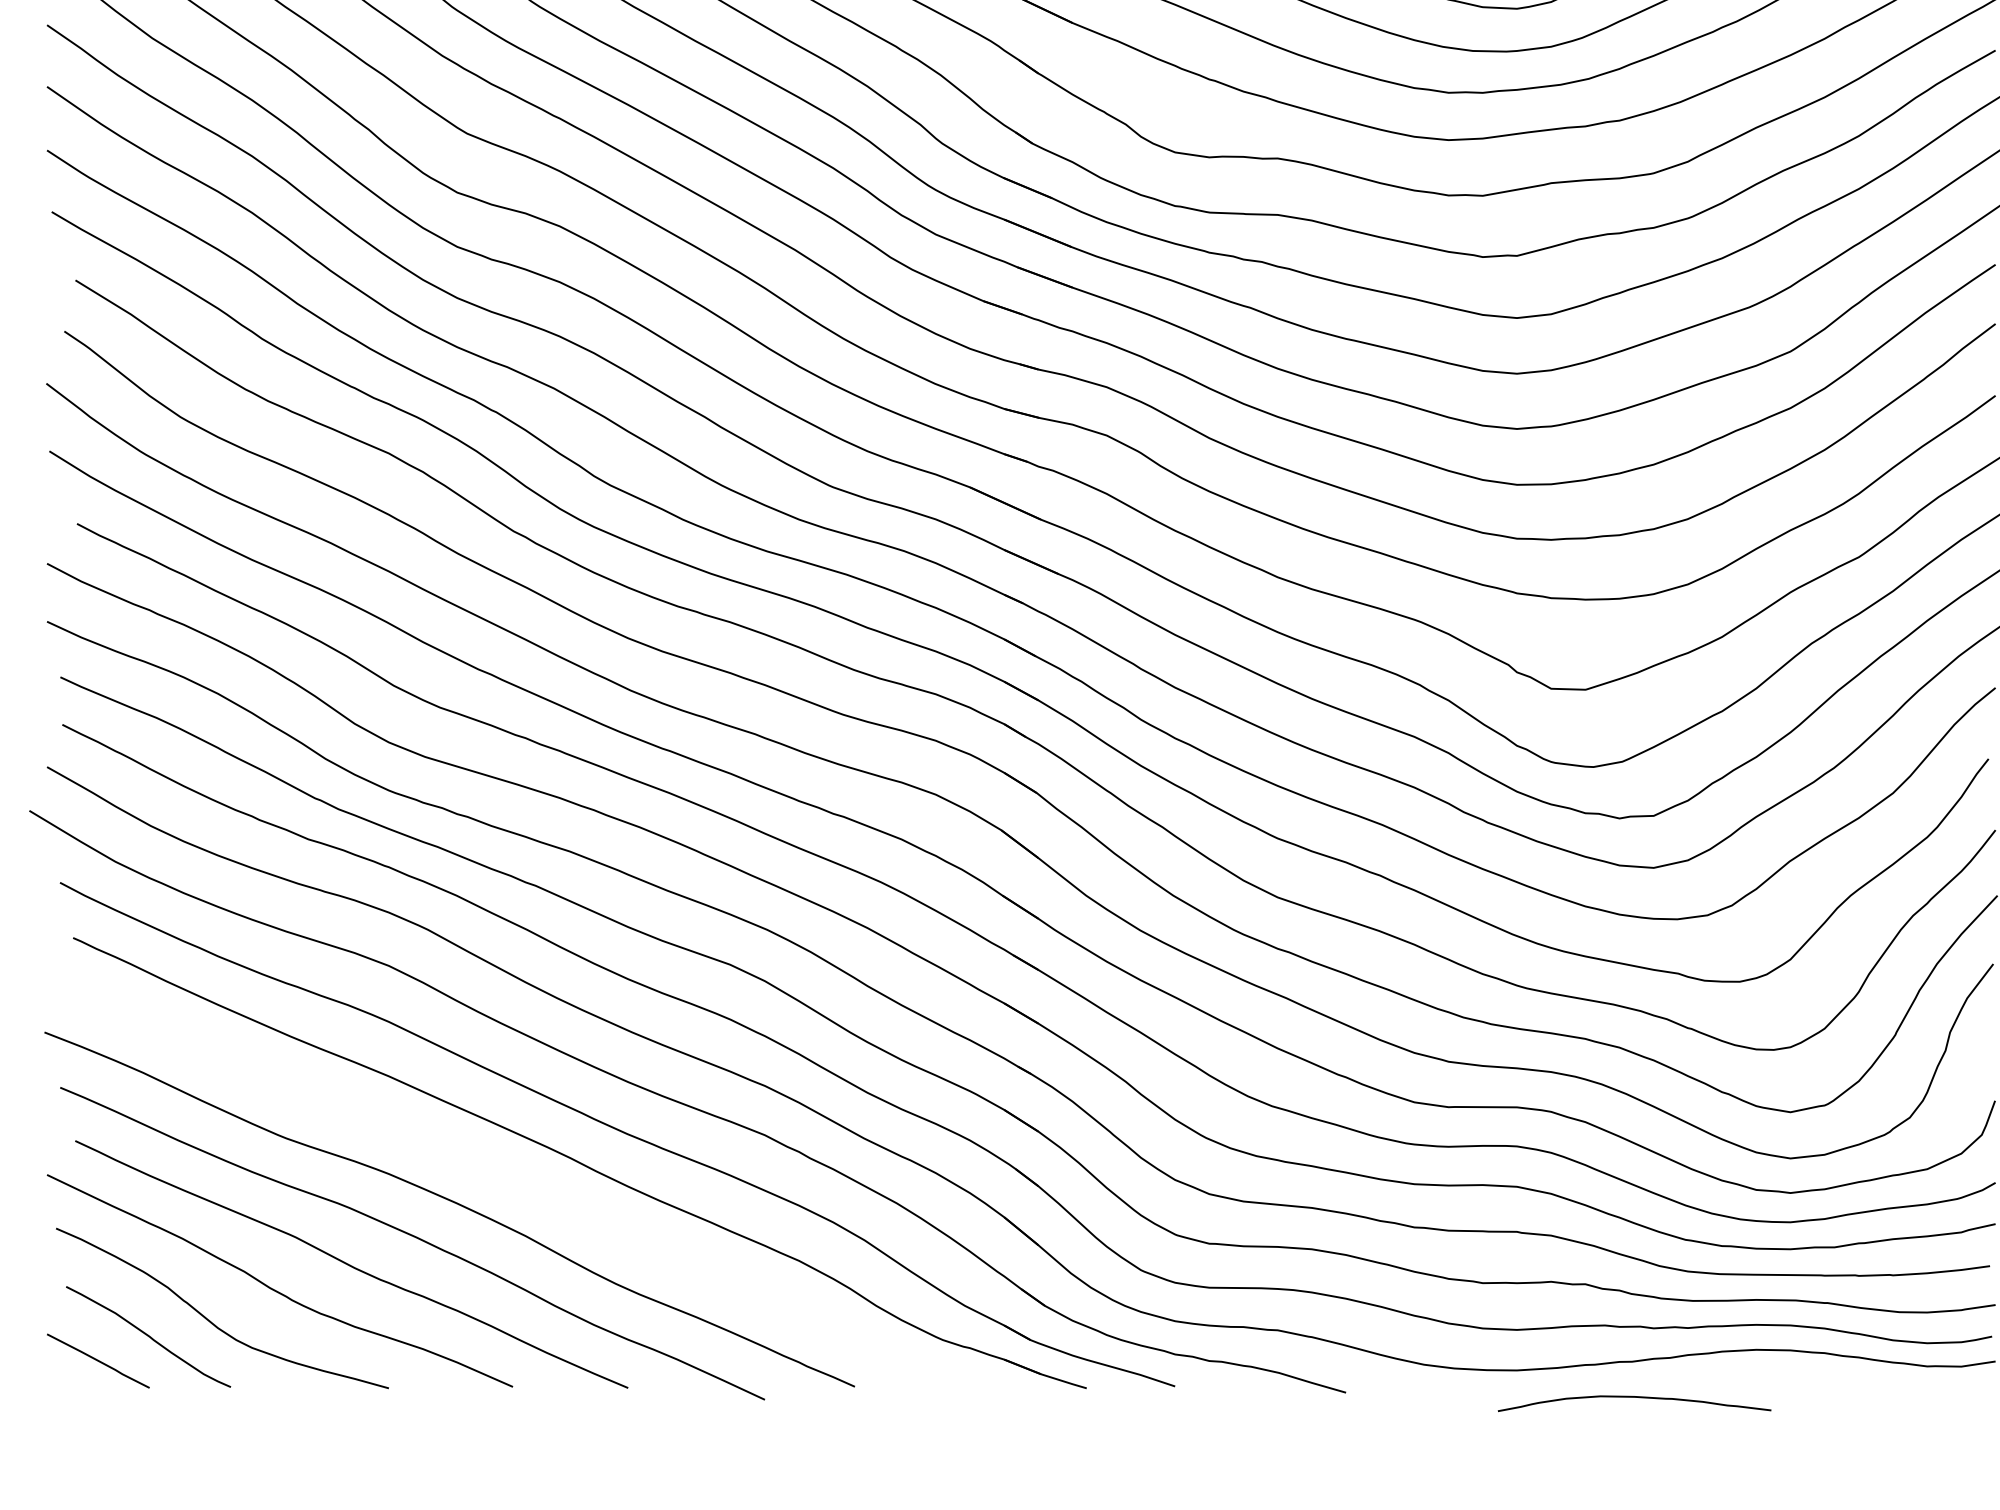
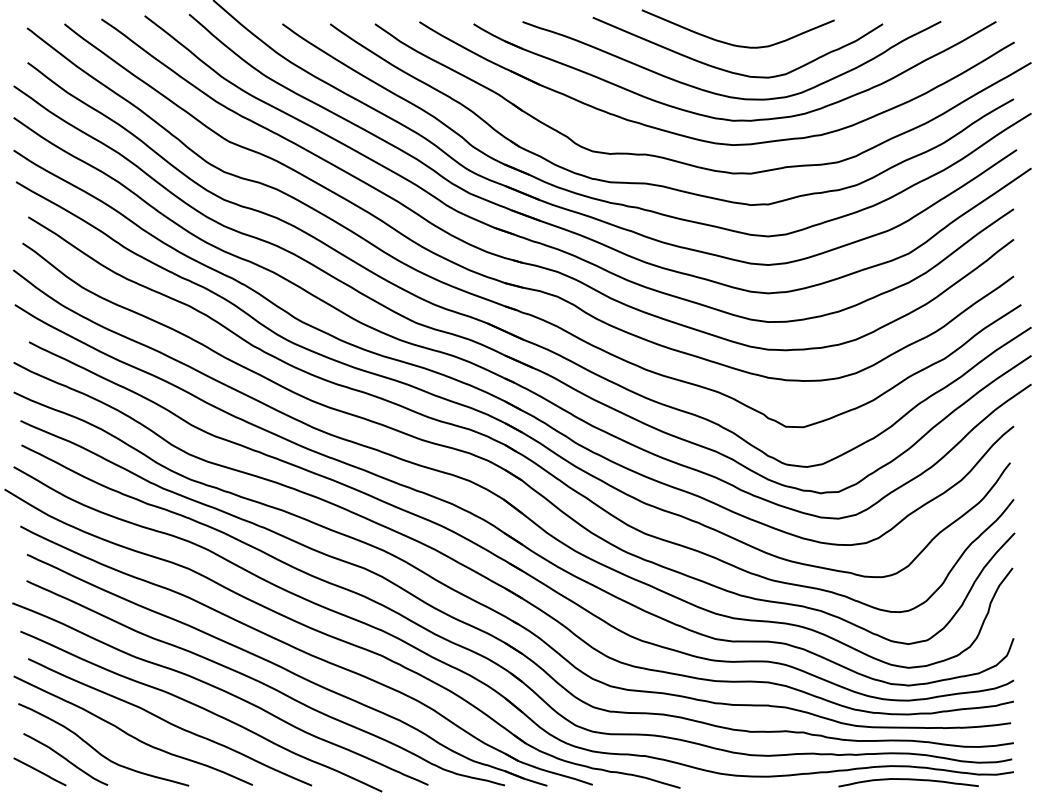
curve: (537, 1188) -> (265, 683), added
curve: (1634, 1399) -> (908, 780), moved

